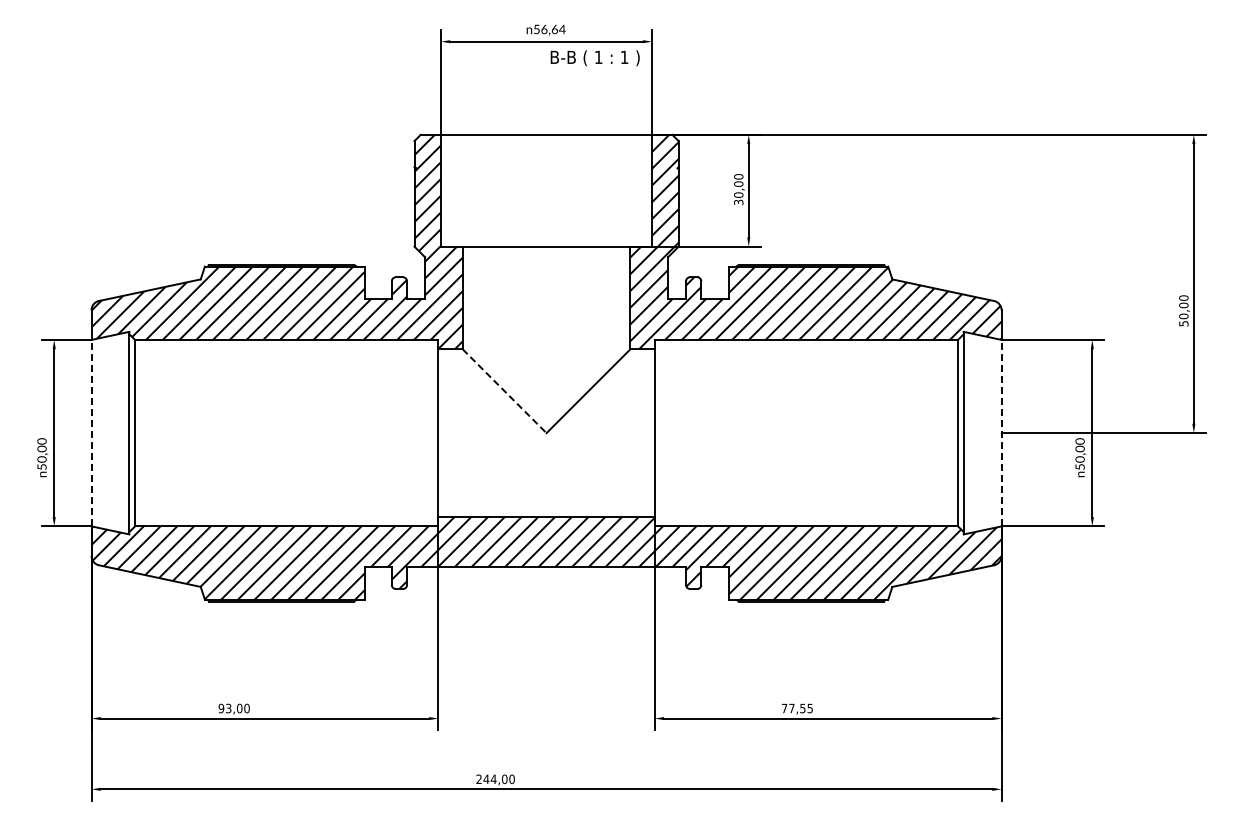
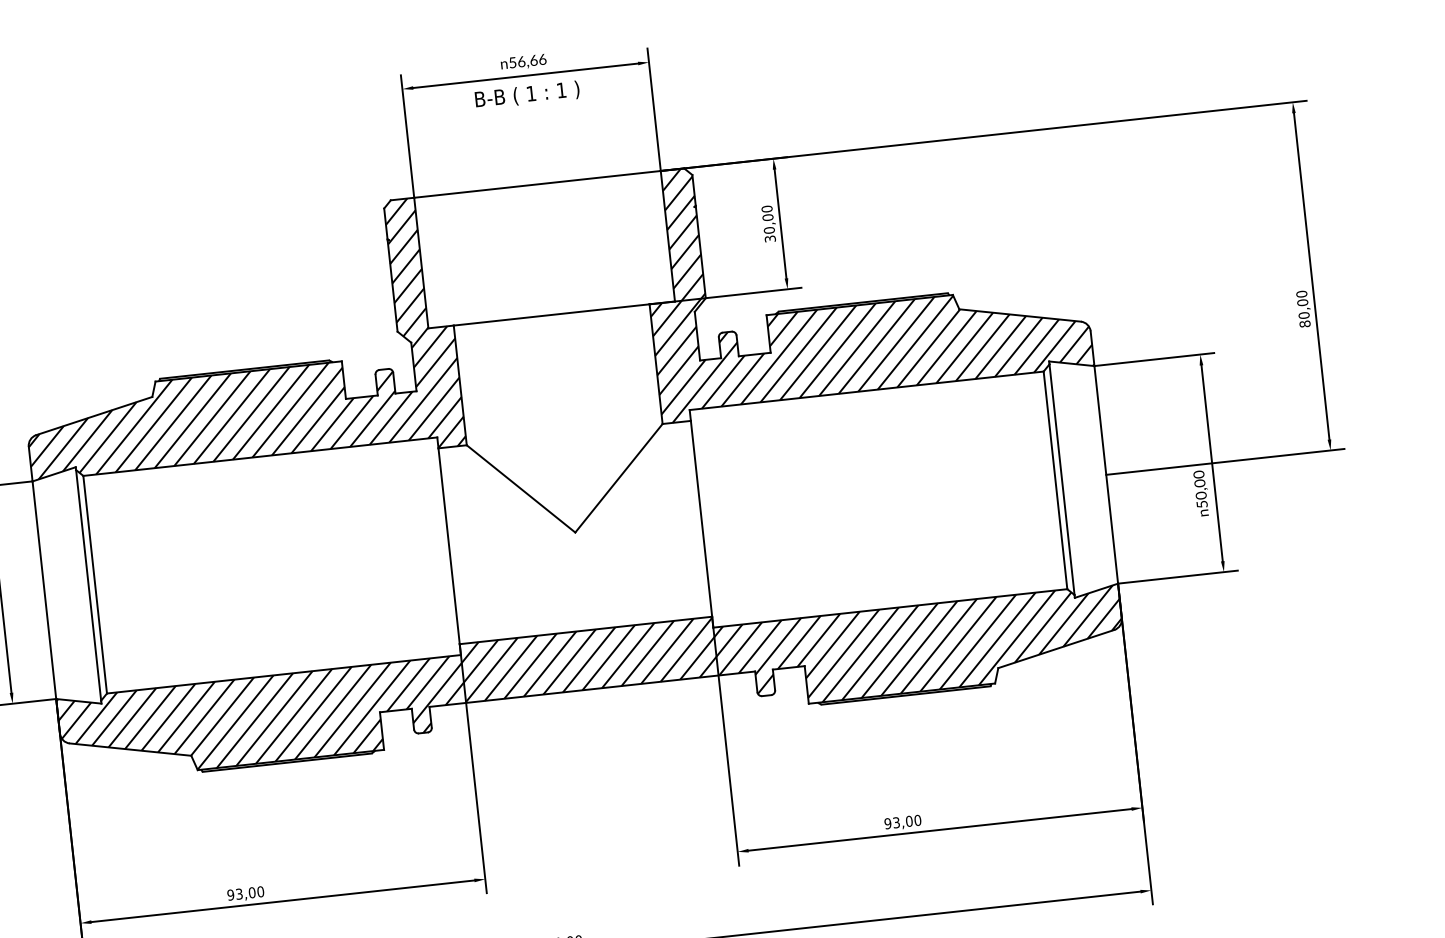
text: (562, 29) -> (542, 59), 56,64 -> 56,66
text: (594, 58) -> (526, 95), moved
text: (1183, 323) -> (1304, 323), 50,00 -> 80,00
line: (504, 391) -> (520, 489), dashed -> solid
line: (91, 432) -> (44, 589), dashed -> solid
line: (1001, 432) -> (1106, 474), dashed -> solid
text: (797, 708) -> (903, 822), 77,55 -> 93,00

